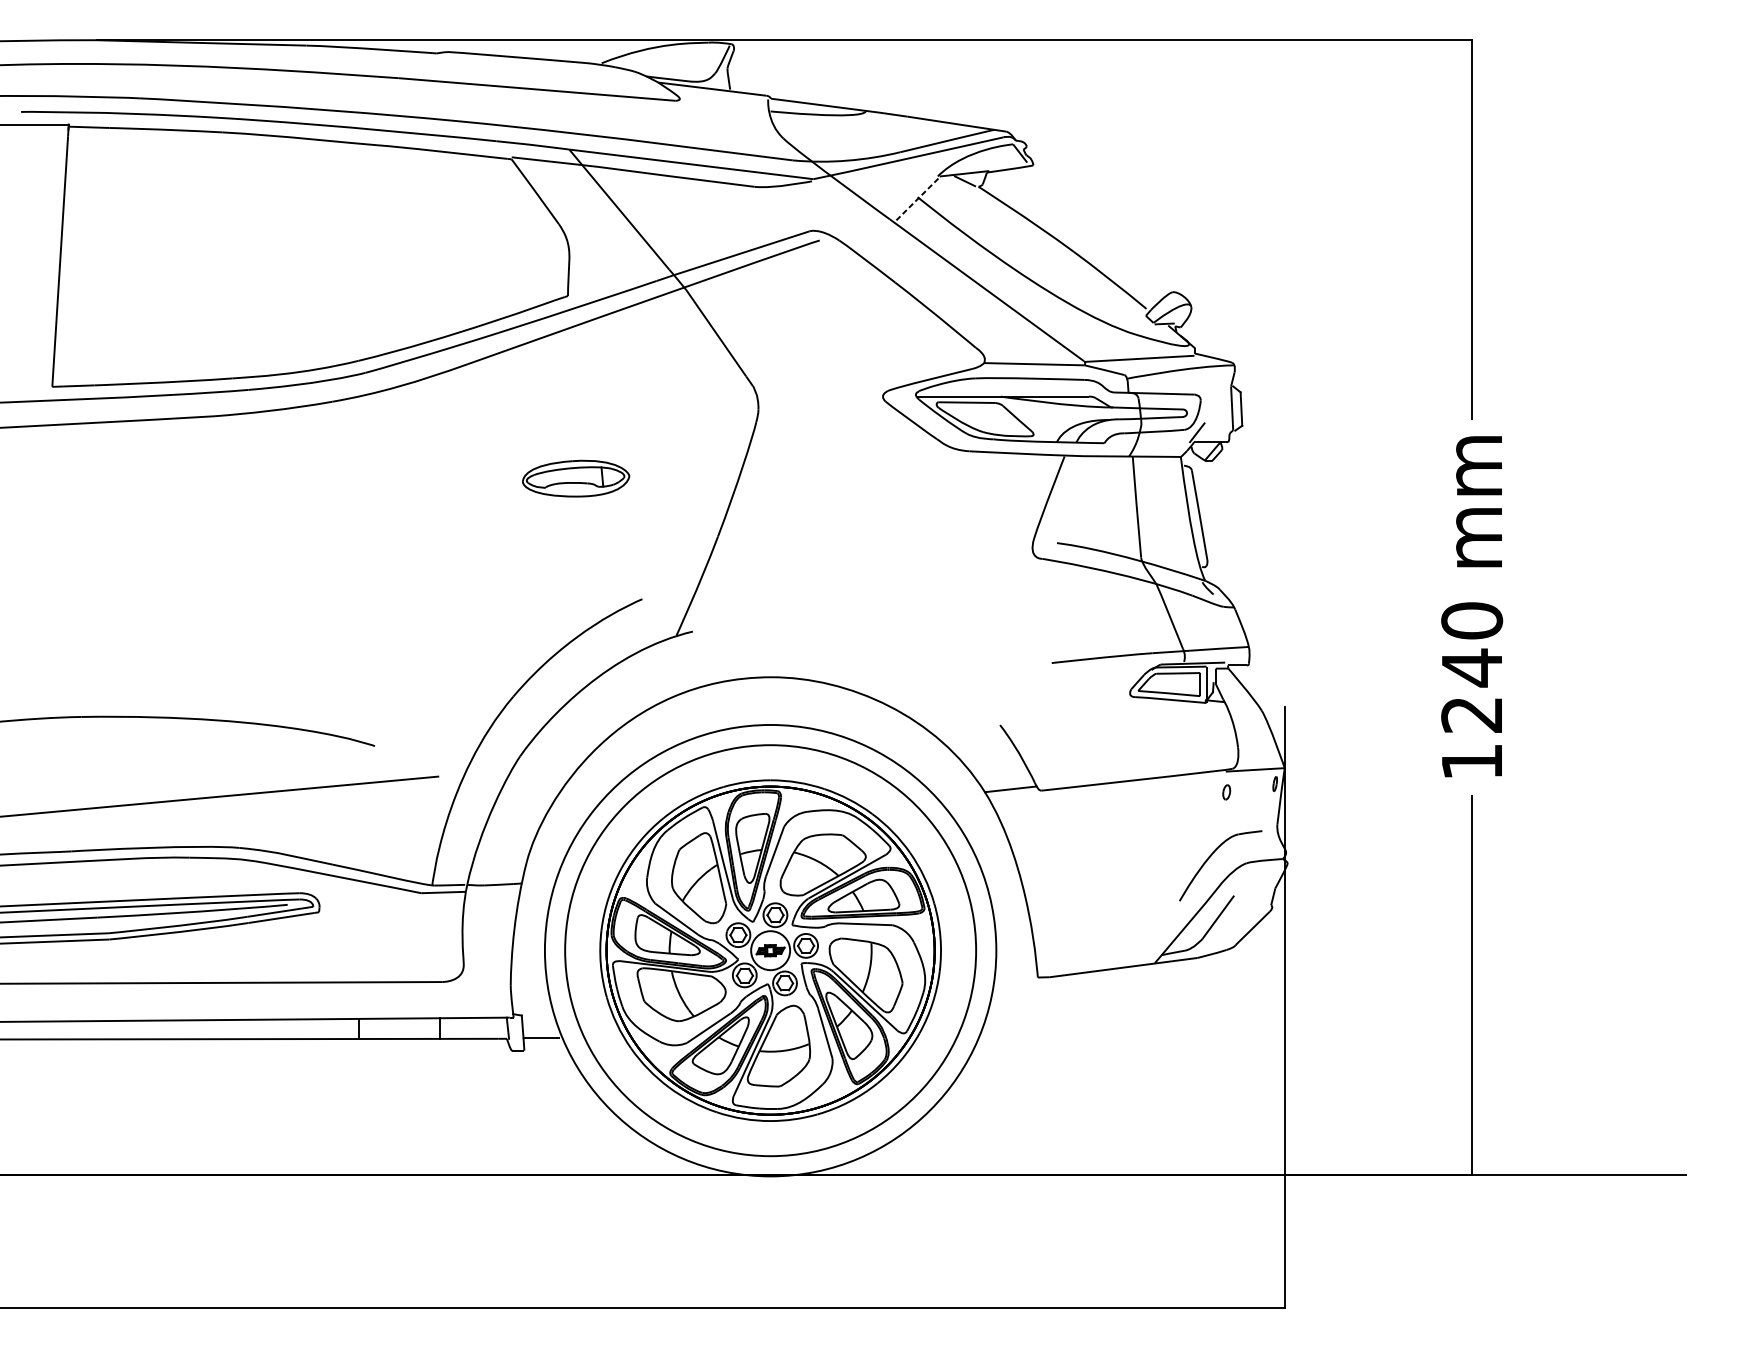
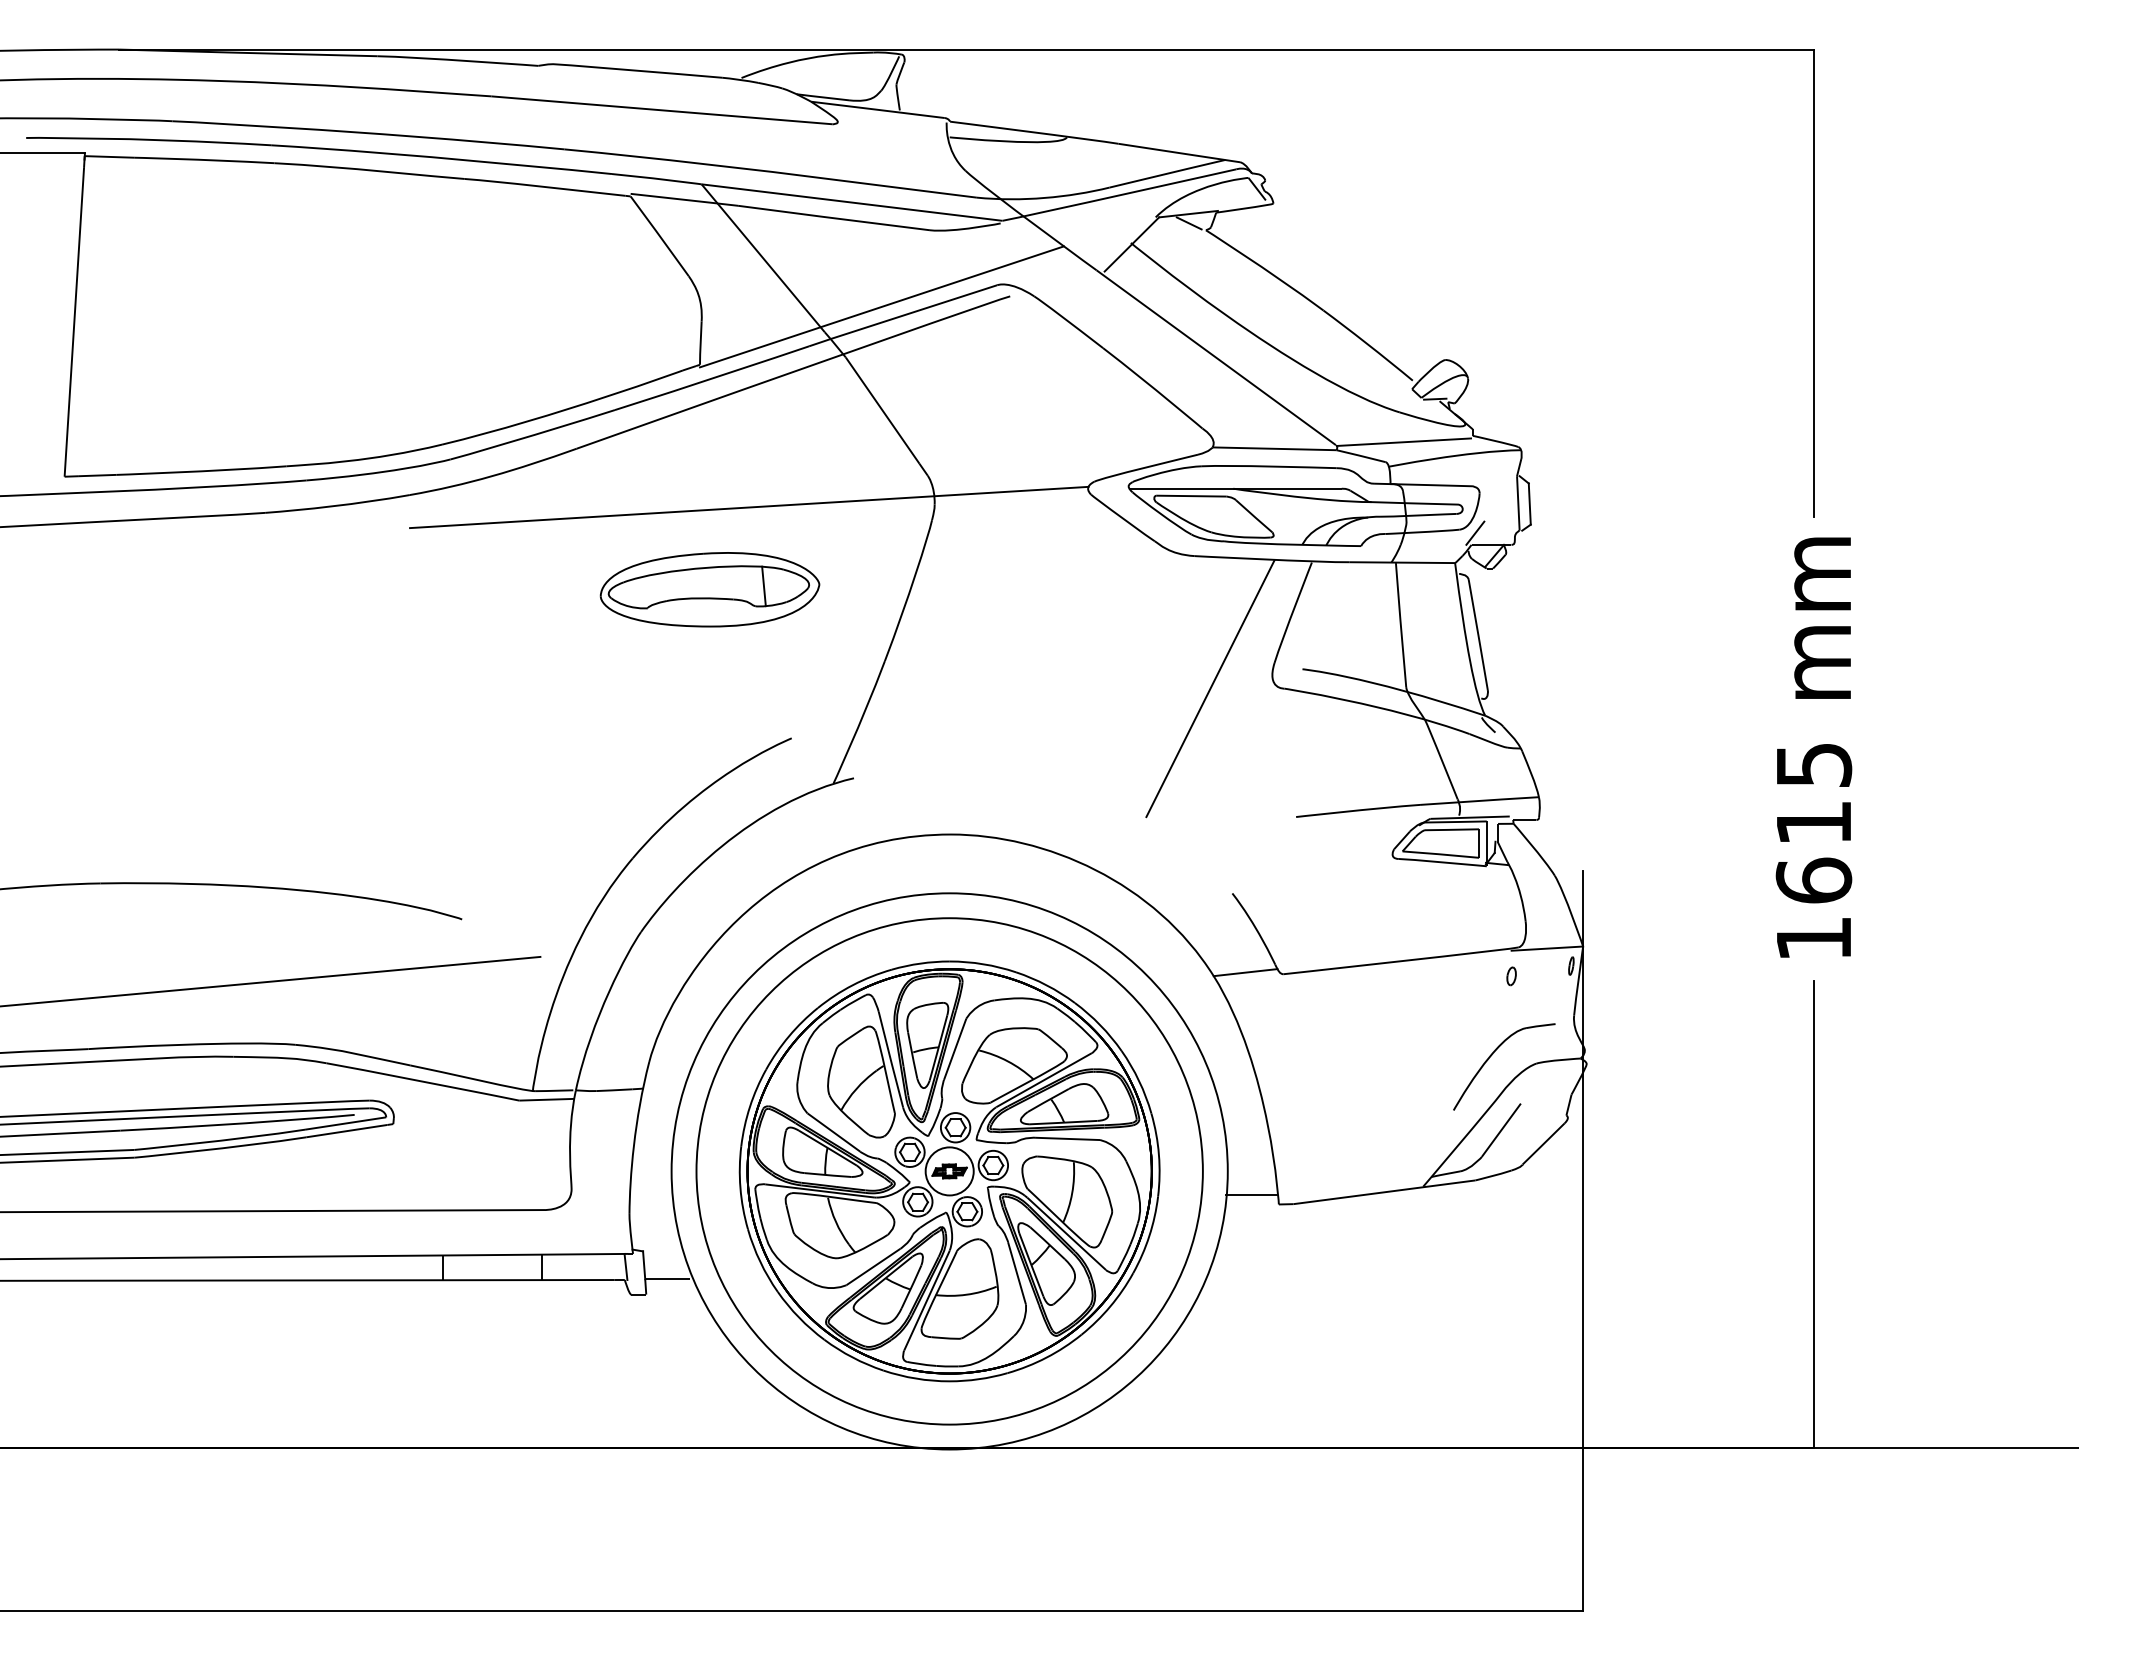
line: (919, 198) -> (1132, 244), dashed -> solid
line: (715, 248) -> (881, 306), added
line: (608, 411) -> (749, 507), added
part: (575, 478) -> (709, 589), size x1.67
line: (982, 558) -> (1210, 688), added
text: (1471, 667) -> (1813, 822), 1240 -> 1615
line: (1015, 969) -> (1251, 1194), added

